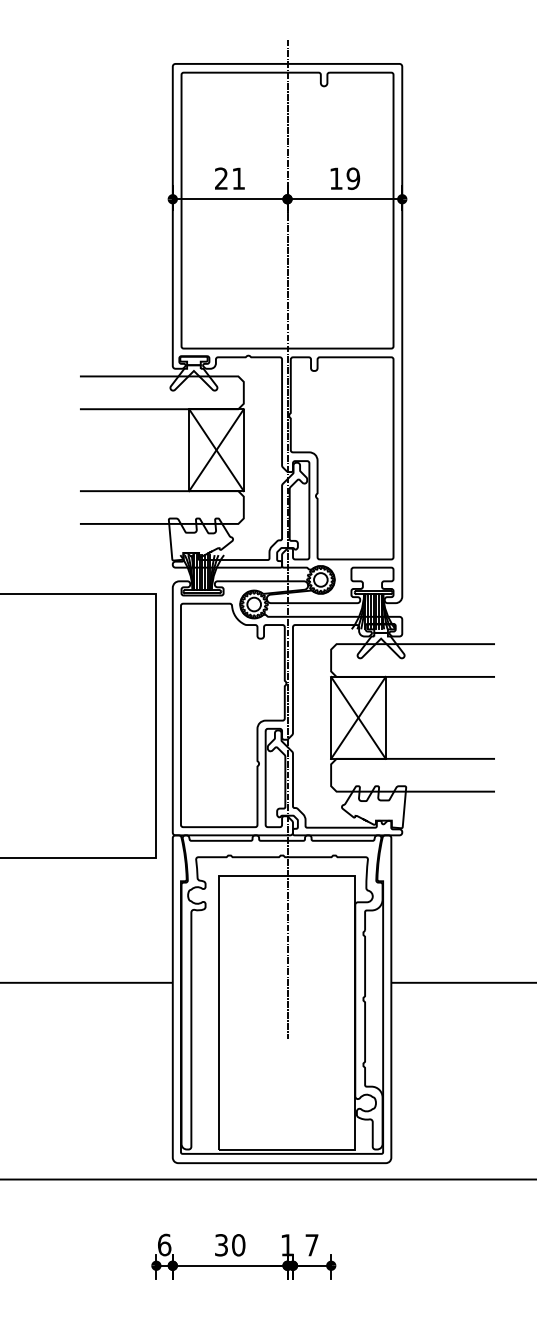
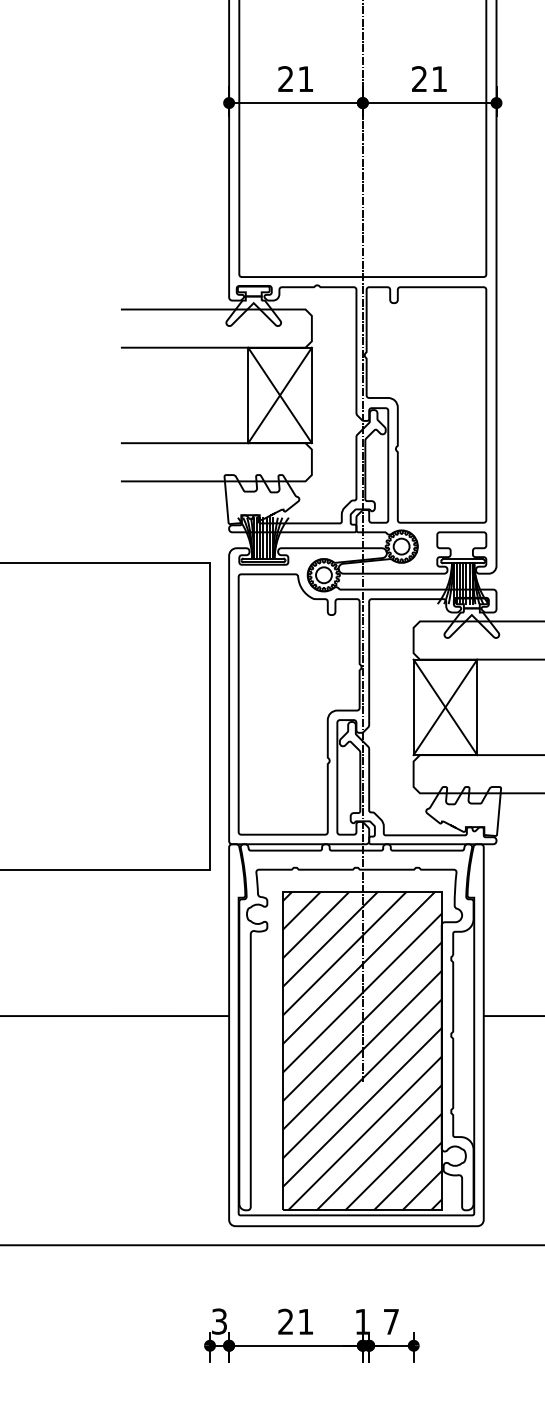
text: (344, 178) -> (429, 78), 19 -> 21
hatch: (286, 1012) -> (361, 1050), added
text: (164, 1244) -> (219, 1320), 6 -> 3
text: (230, 1245) -> (296, 1322), 30 -> 21

